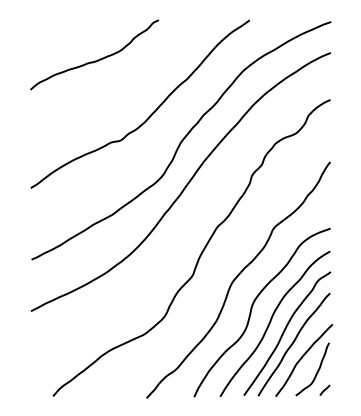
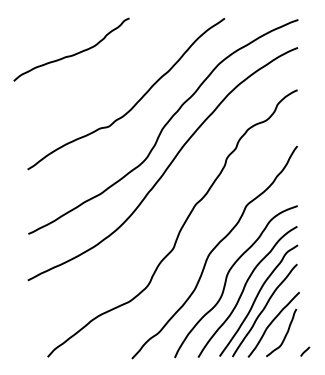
curve: (97, 59) -> (74, 53), moved
curve: (324, 389) -> (304, 350), moved

